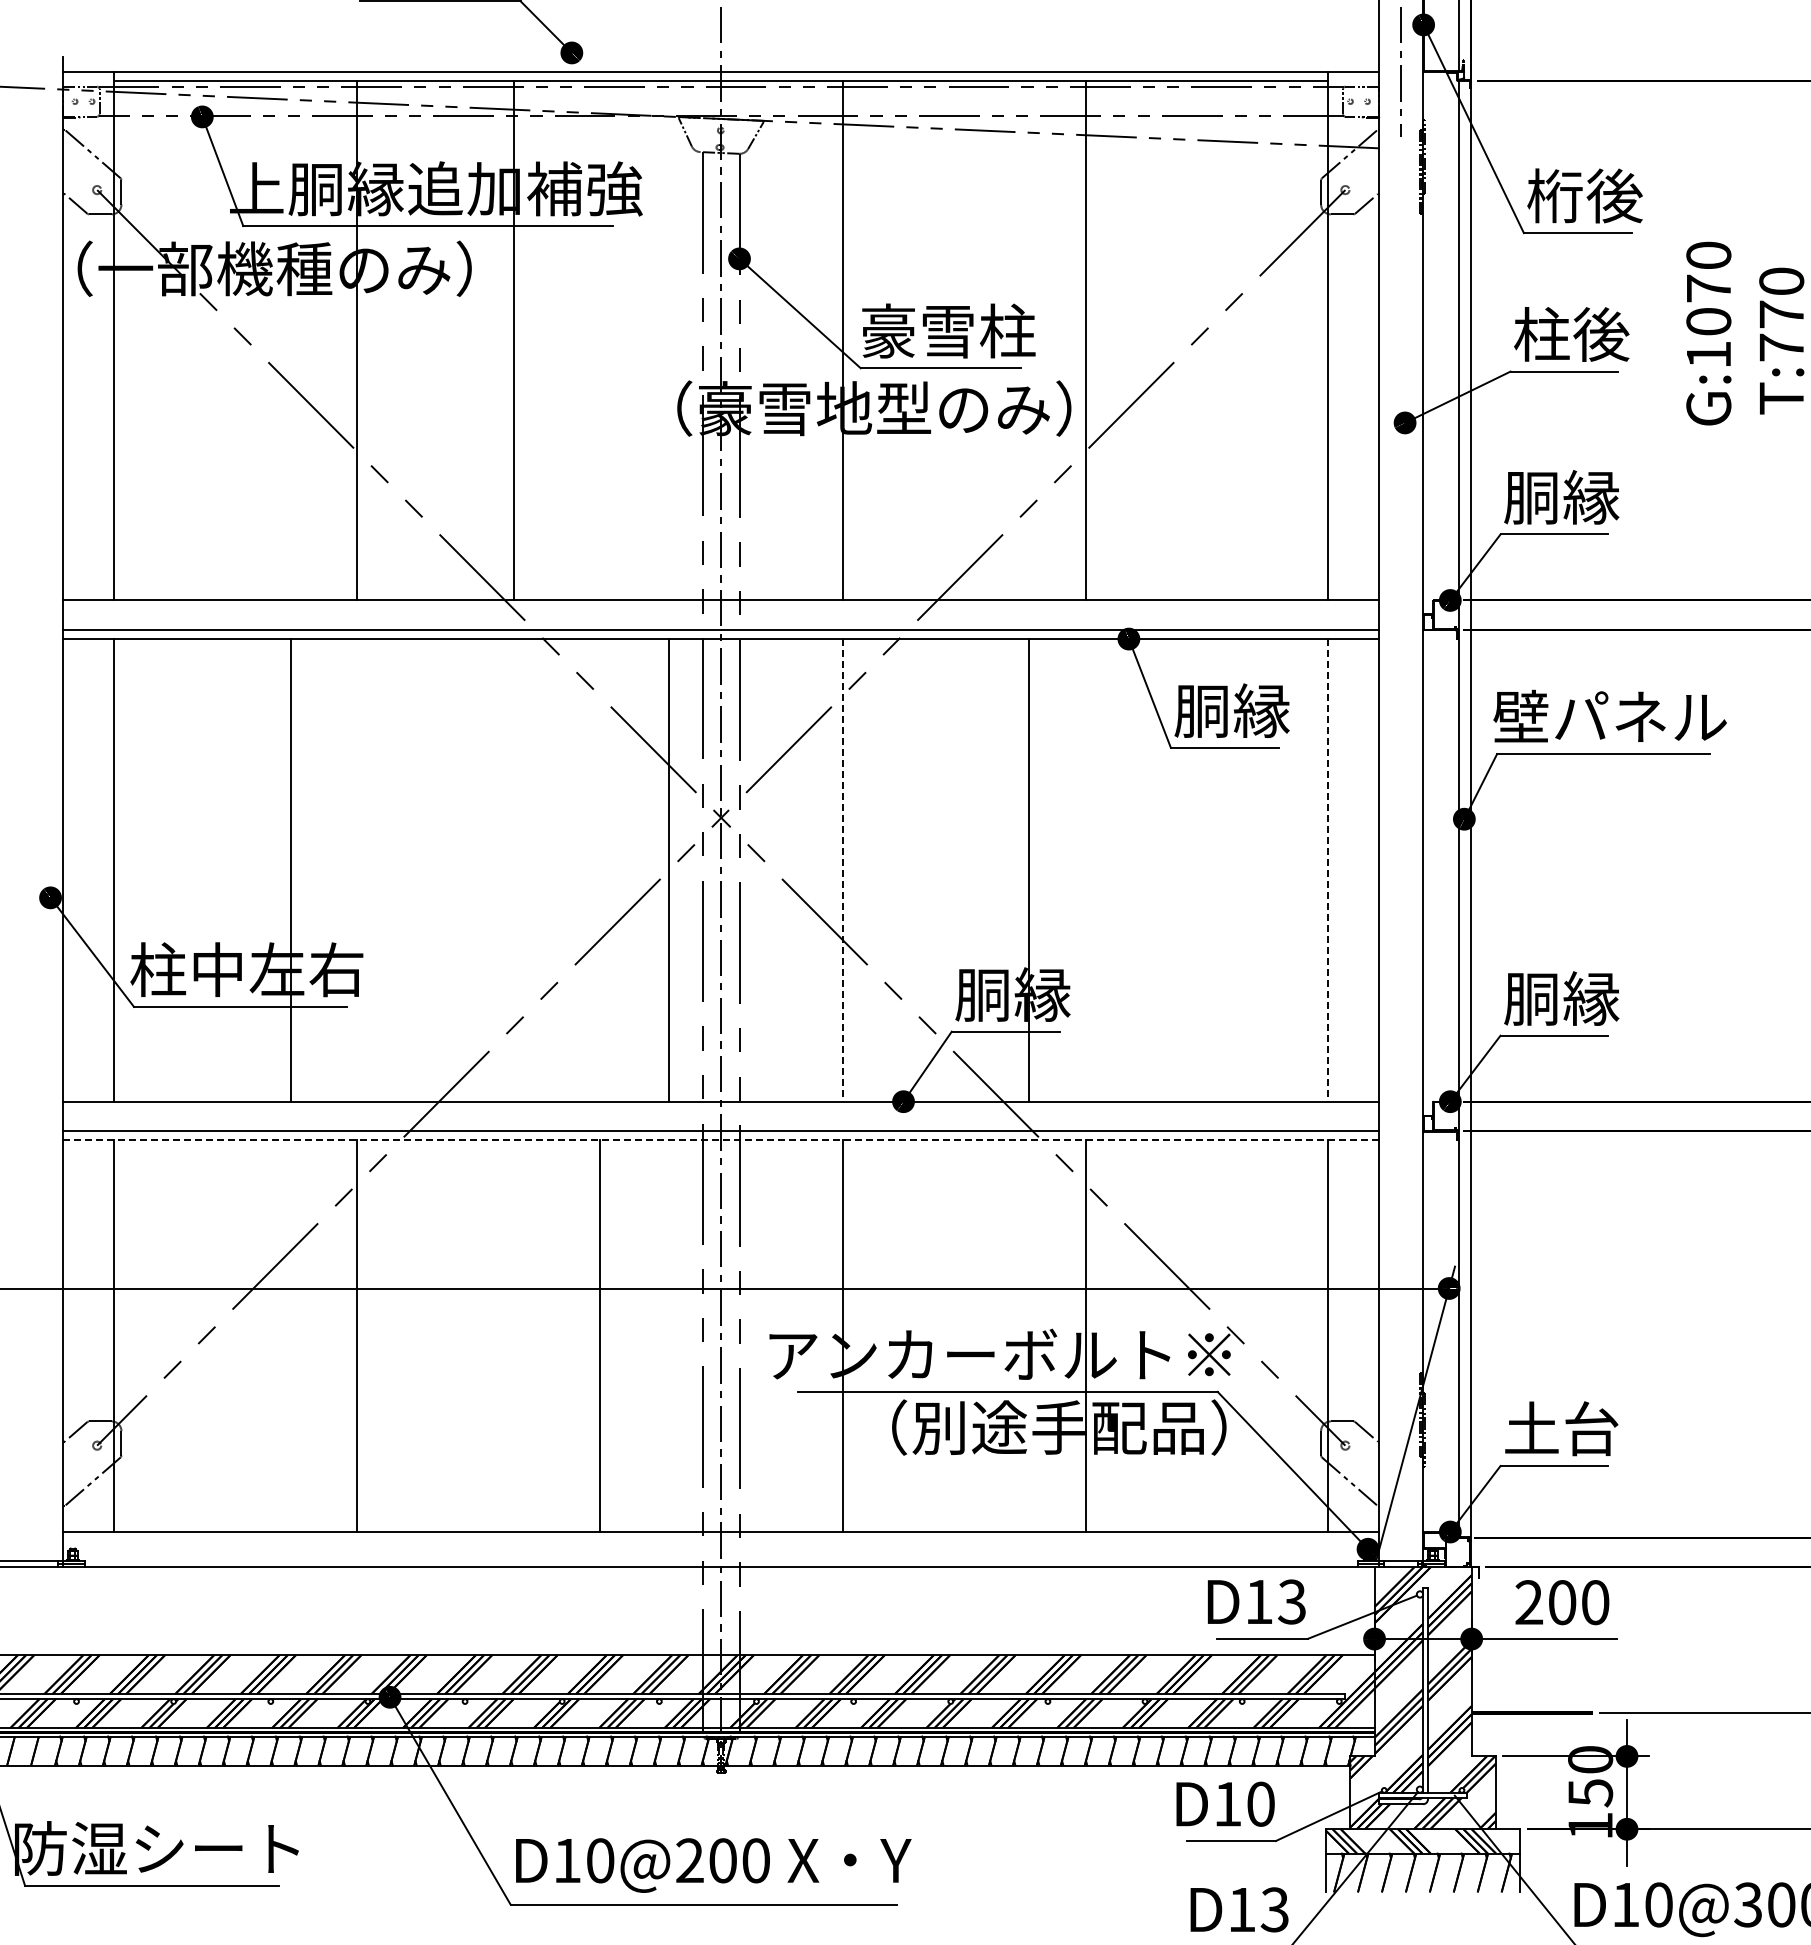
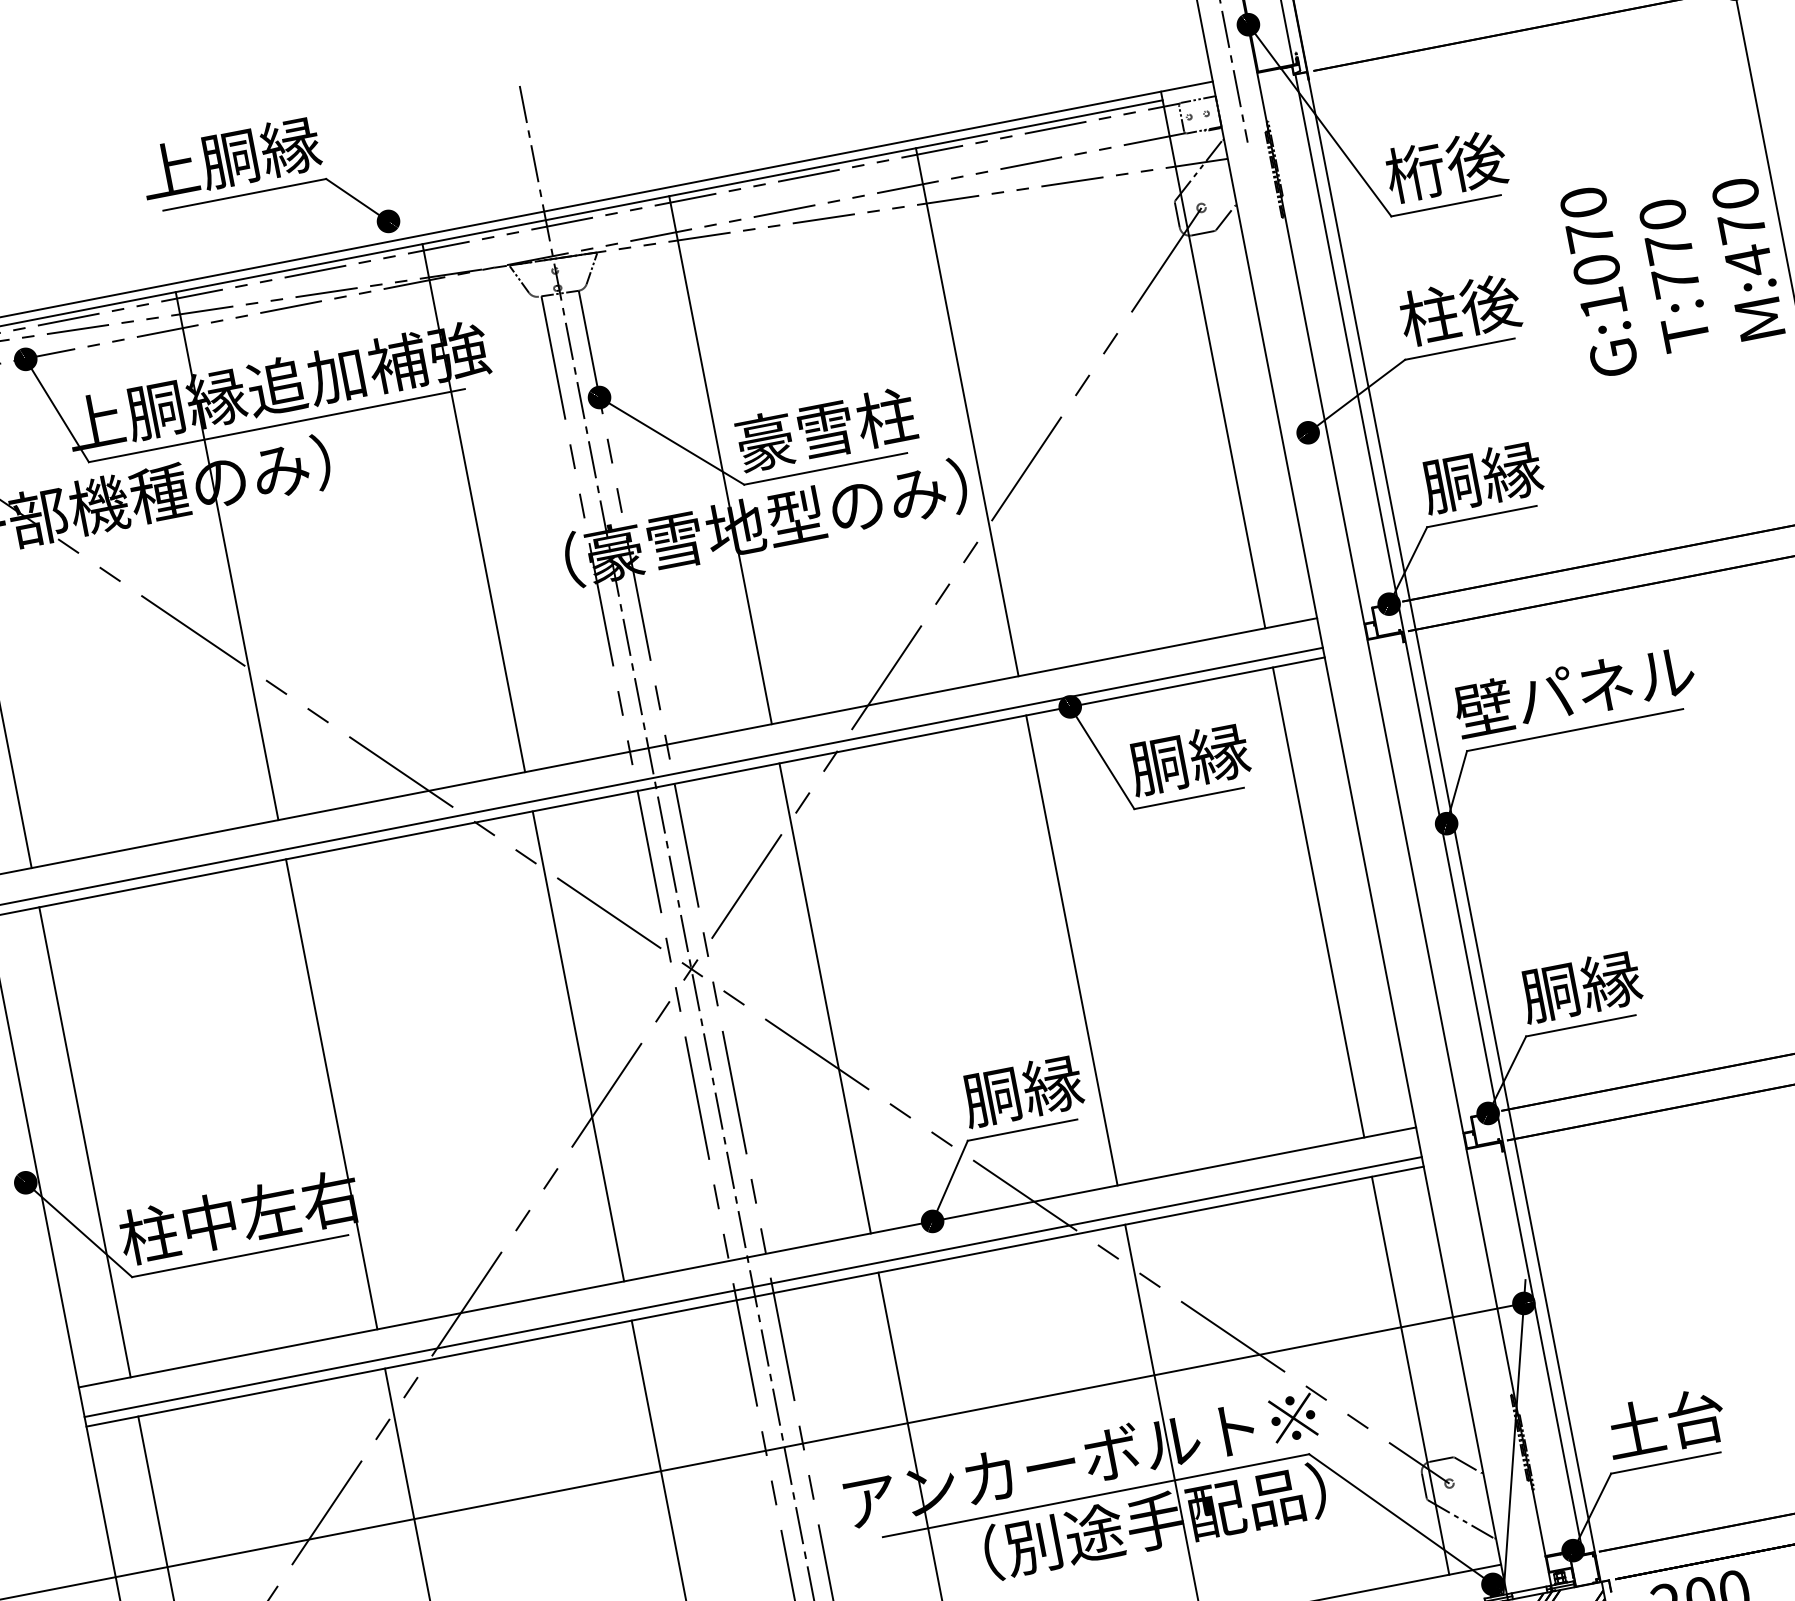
line: (513, 340) -> (473, 508), moved
line: (291, 870) -> (332, 1094), moved
line: (668, 870) -> (578, 1046), moved
line: (842, 870) -> (824, 998), dashed -> solid
line: (1028, 870) -> (1071, 950), moved
line: (1328, 870) -> (1318, 902), dashed -> solid
line: (720, 1140) -> (754, 1296), dashed -> solid

